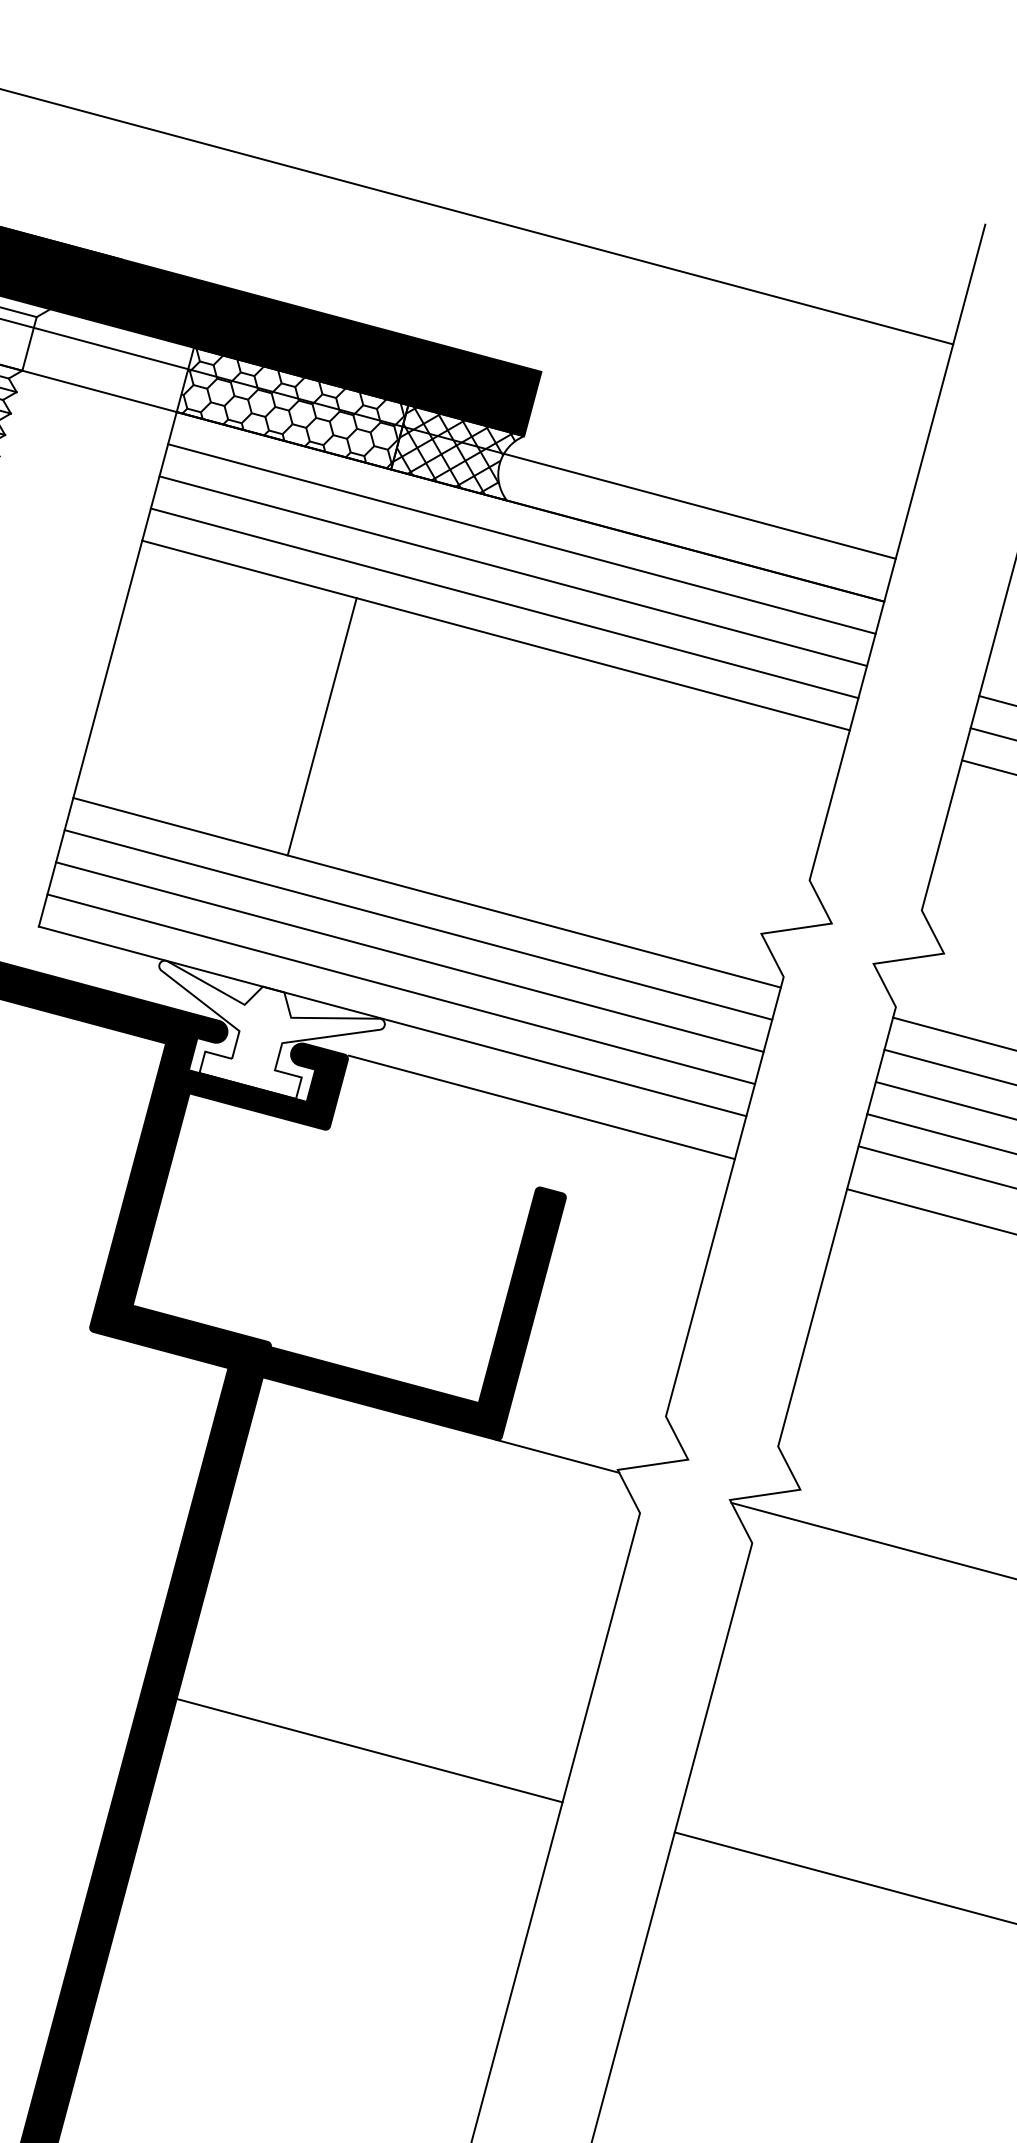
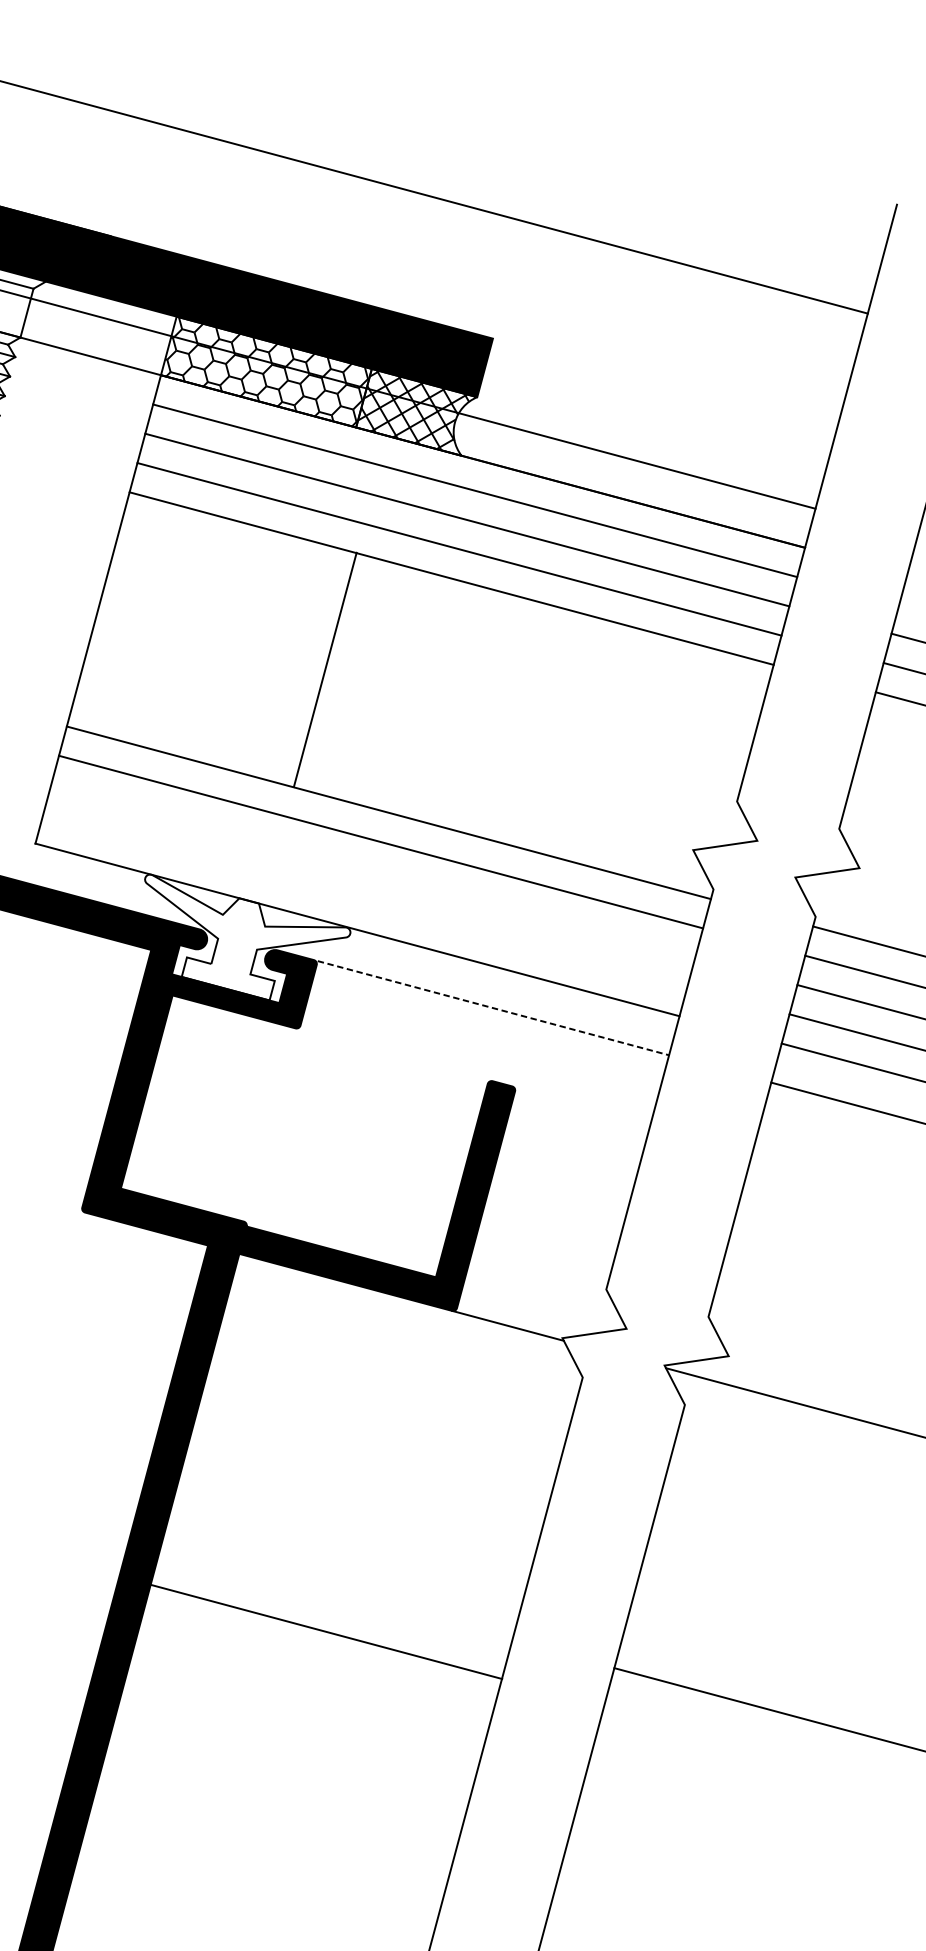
line: (321, 726) -> (324, 669), moved
line: (409, 956) -> (372, 870), removed
line: (401, 989) -> (365, 900), removed
line: (541, 1107) -> (493, 1008), solid -> dashed
line: (369, 1750) -> (326, 1631), moved

